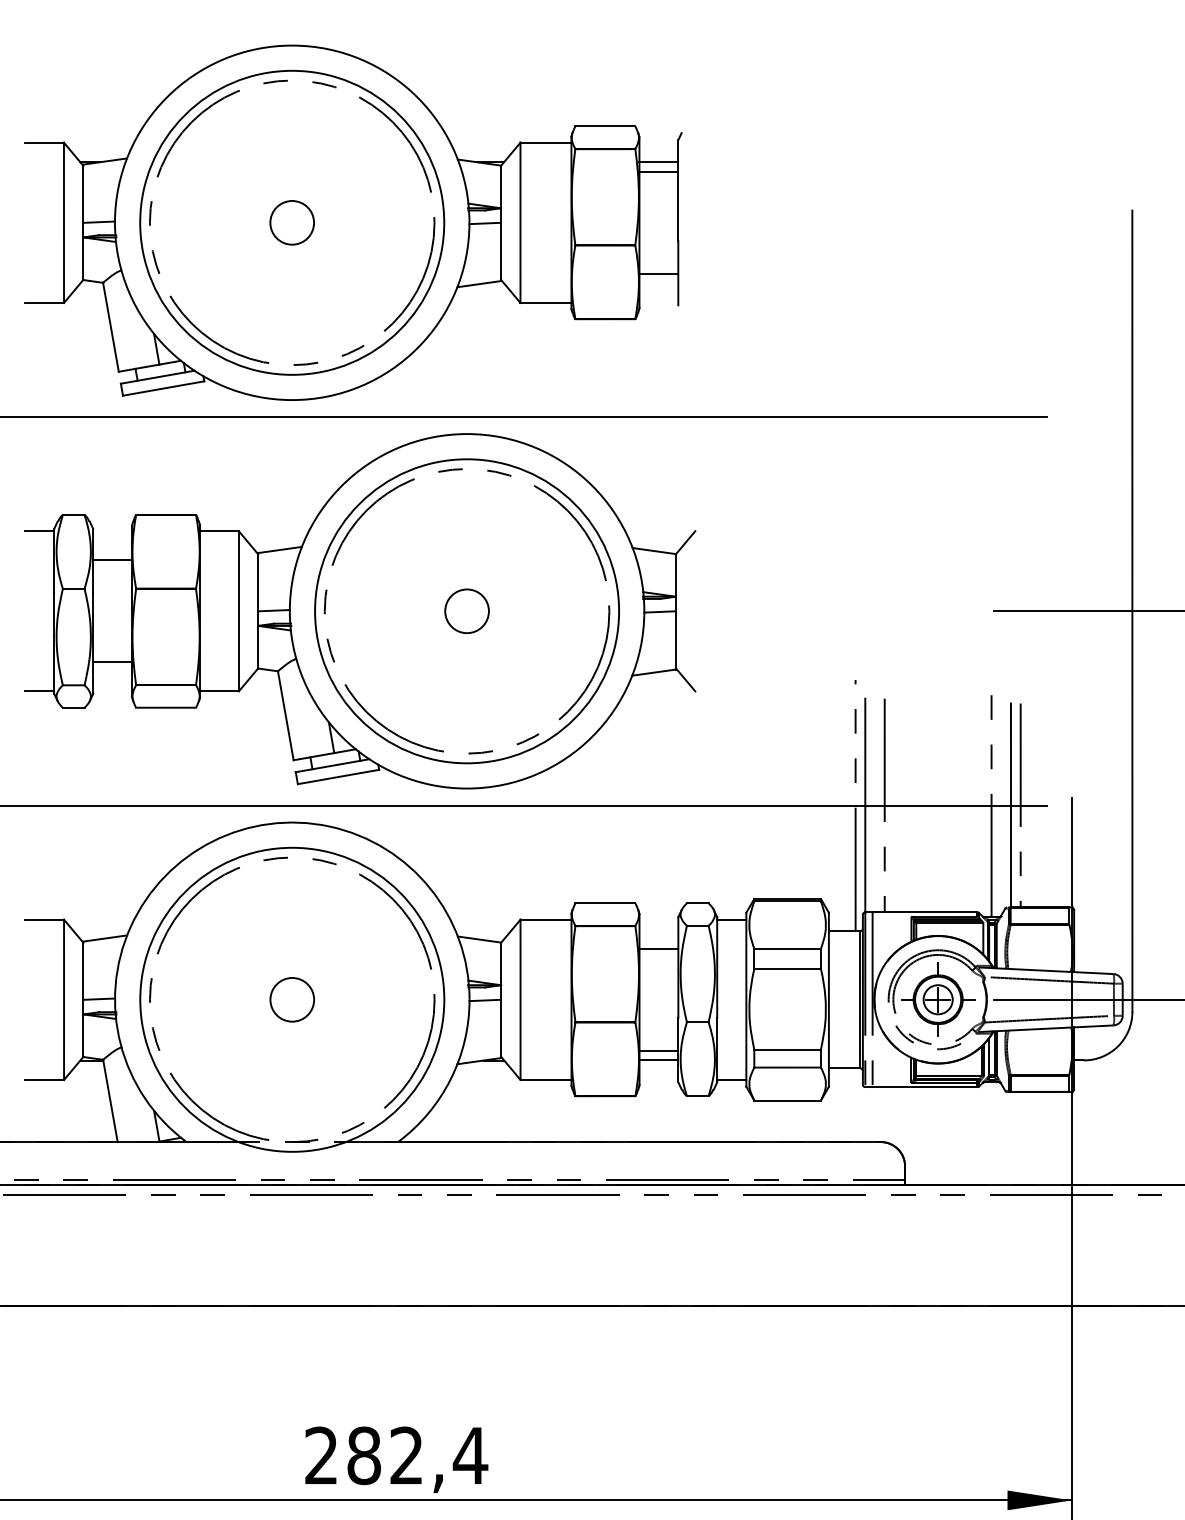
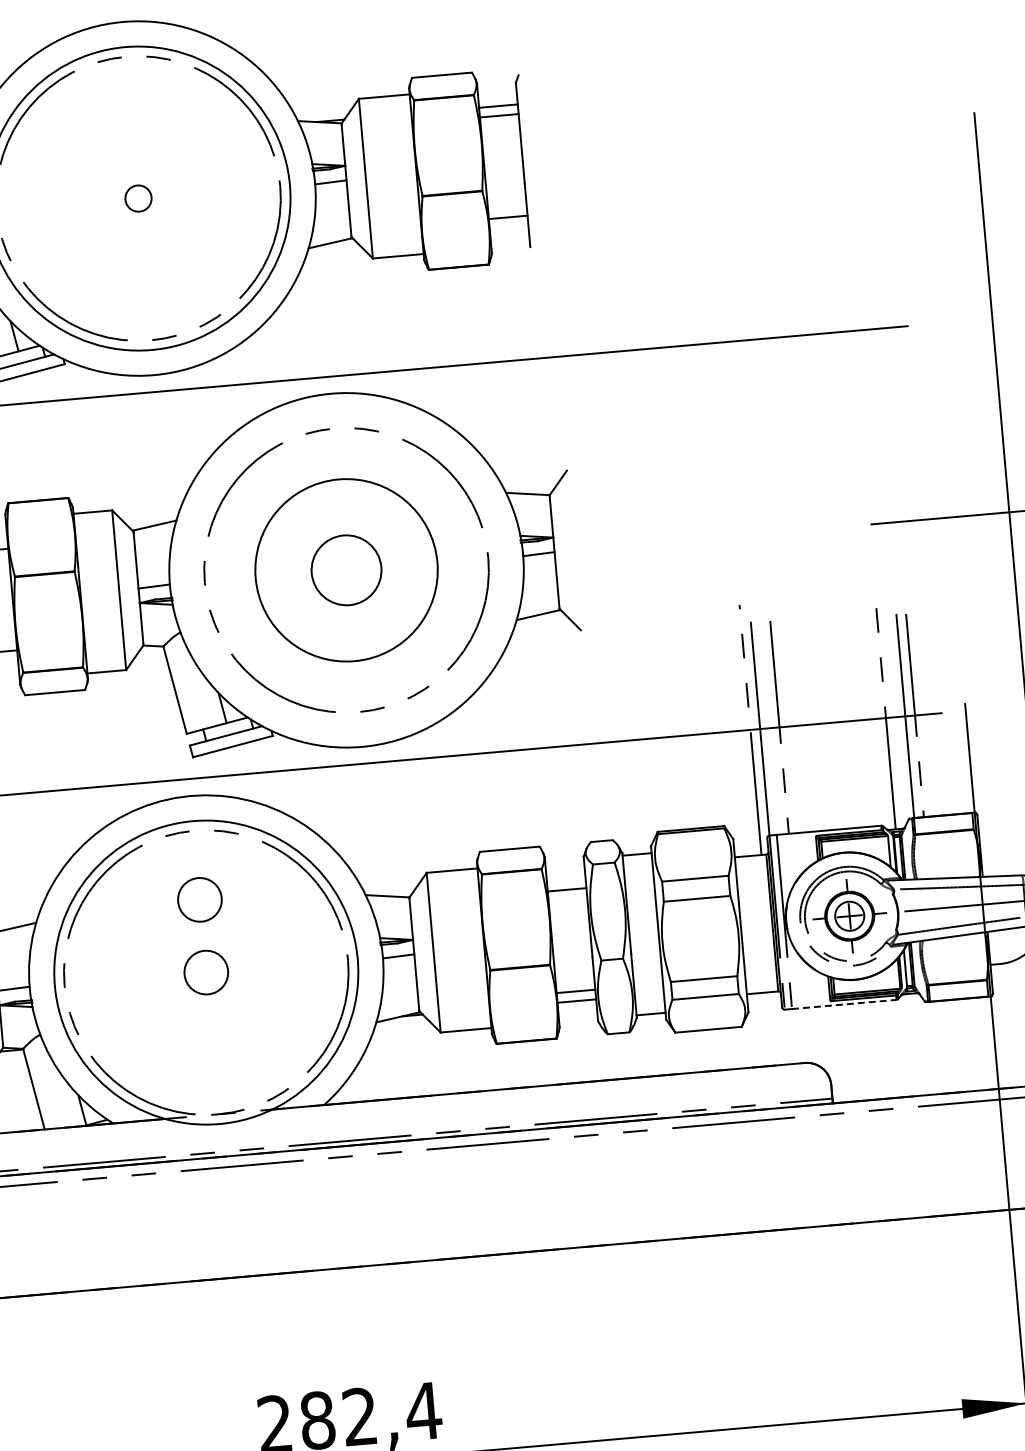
circle: (292, 222) -> (138, 198), size x0.6
circle: (466, 611) -> (346, 570), size x1.6
circle: (467, 611) -> (346, 570), size x0.6
circle: (291, 926) -> (199, 899), added
line: (925, 1087) -> (844, 1004), solid -> dashed

